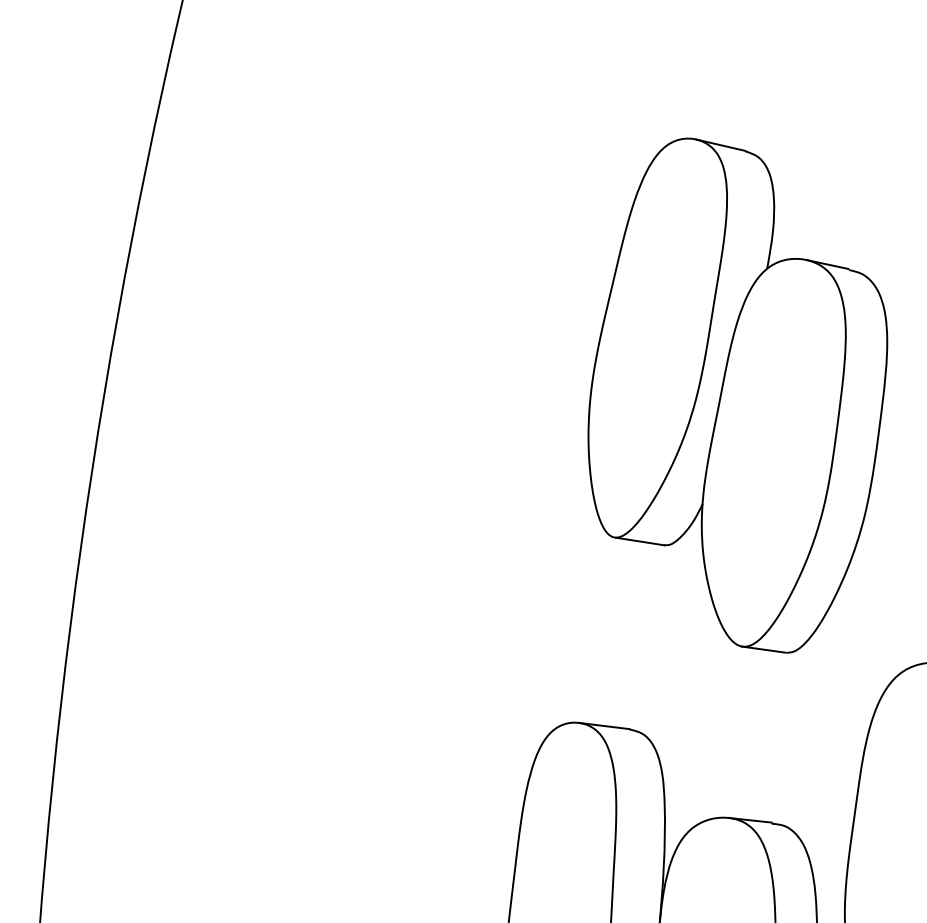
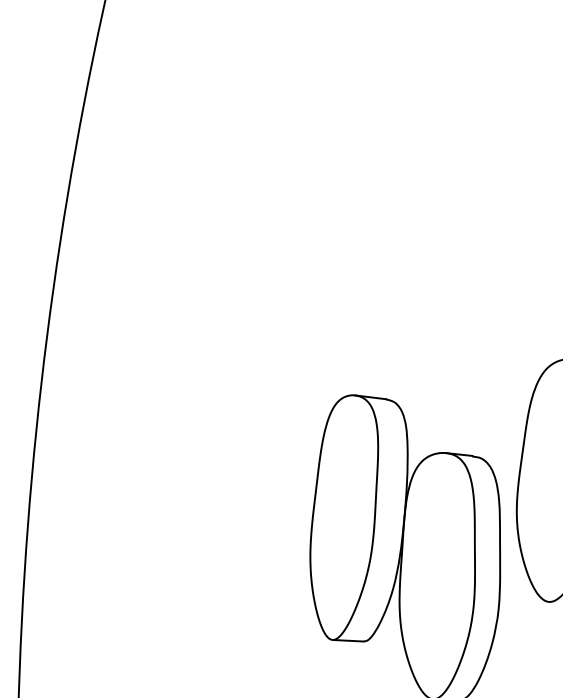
part: (737, 394) -> (451, 196), removed

